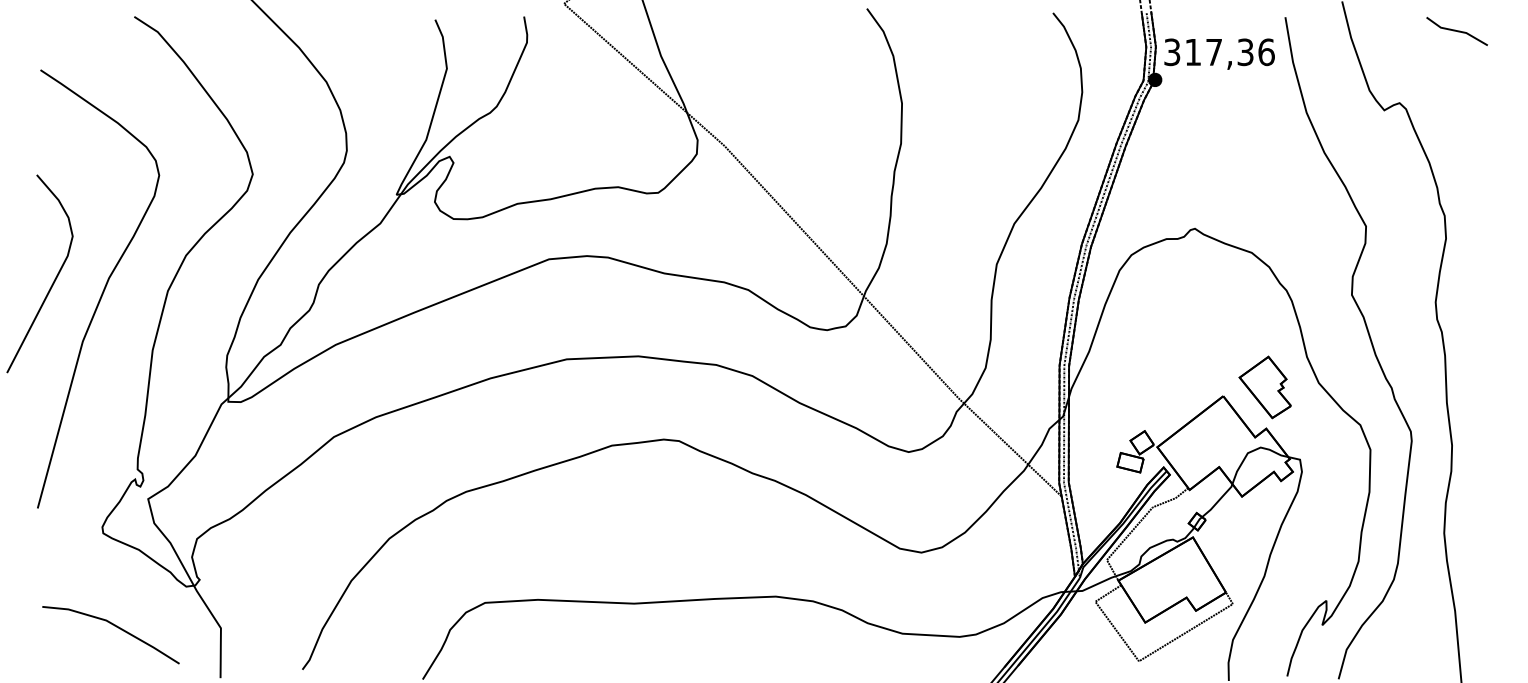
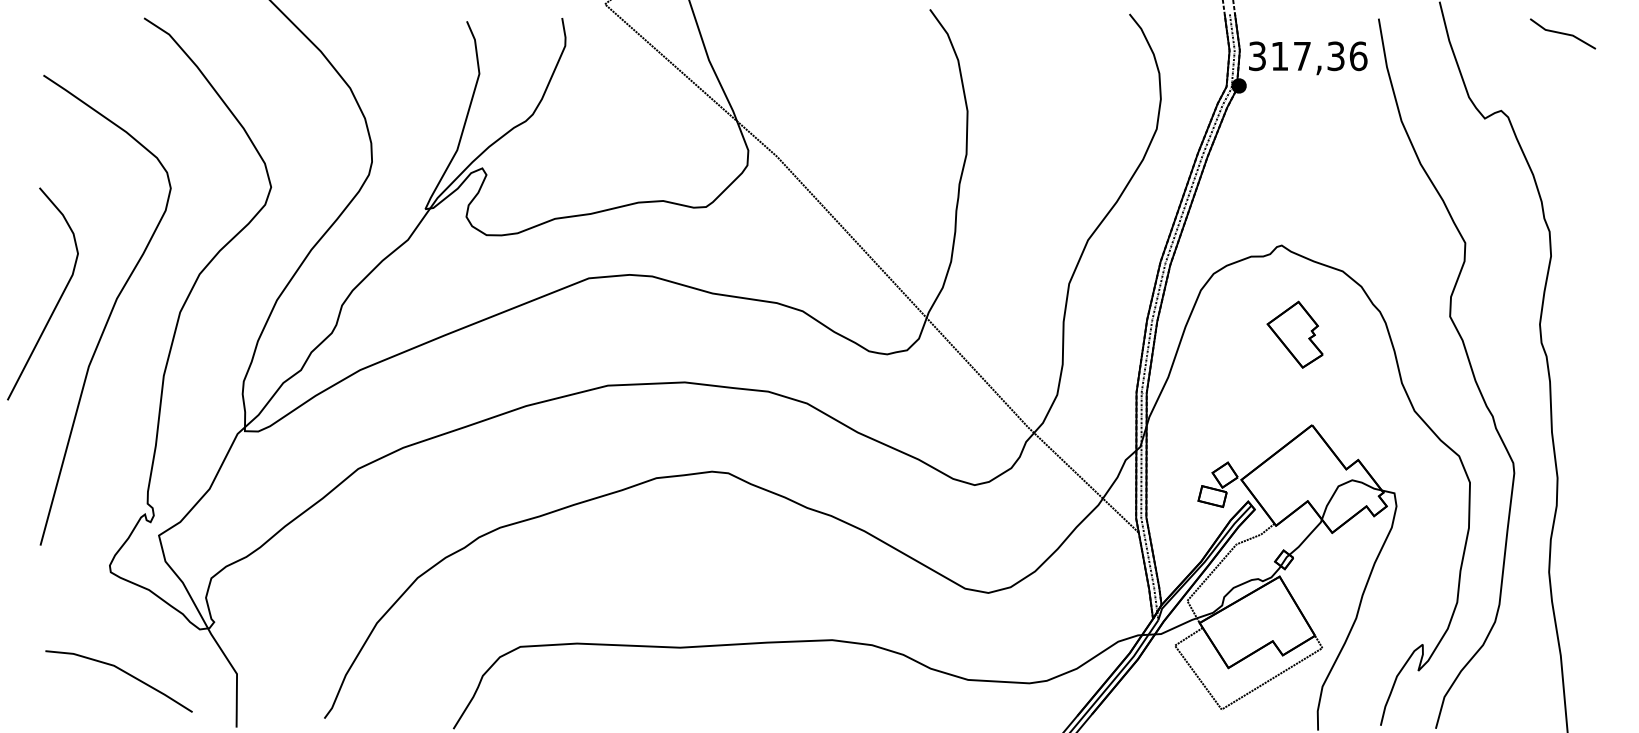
part: (1264, 387) -> (1294, 334), moved

